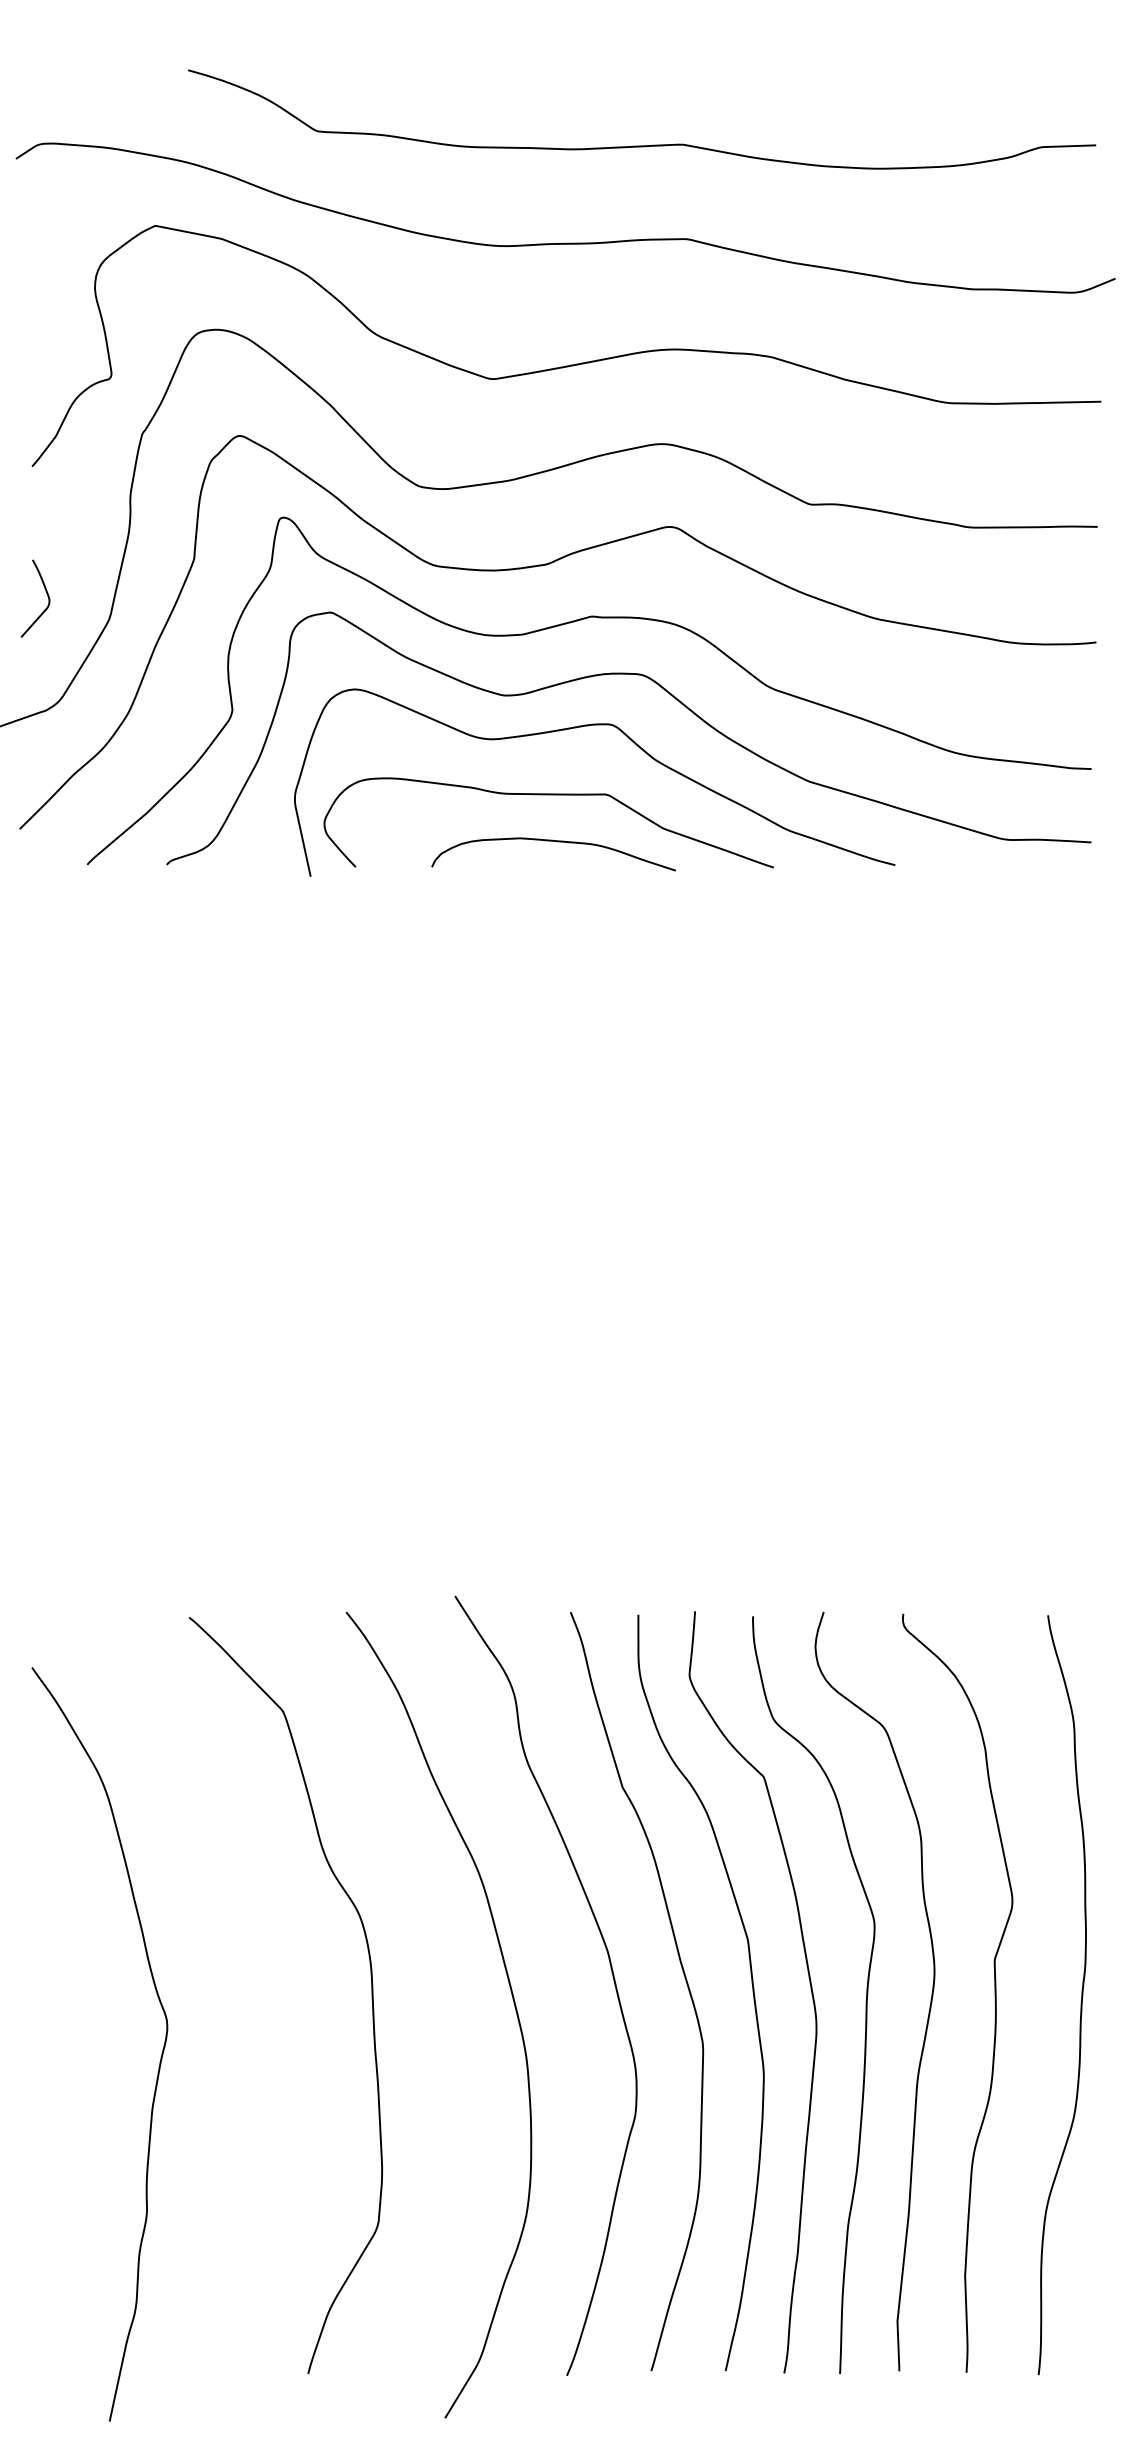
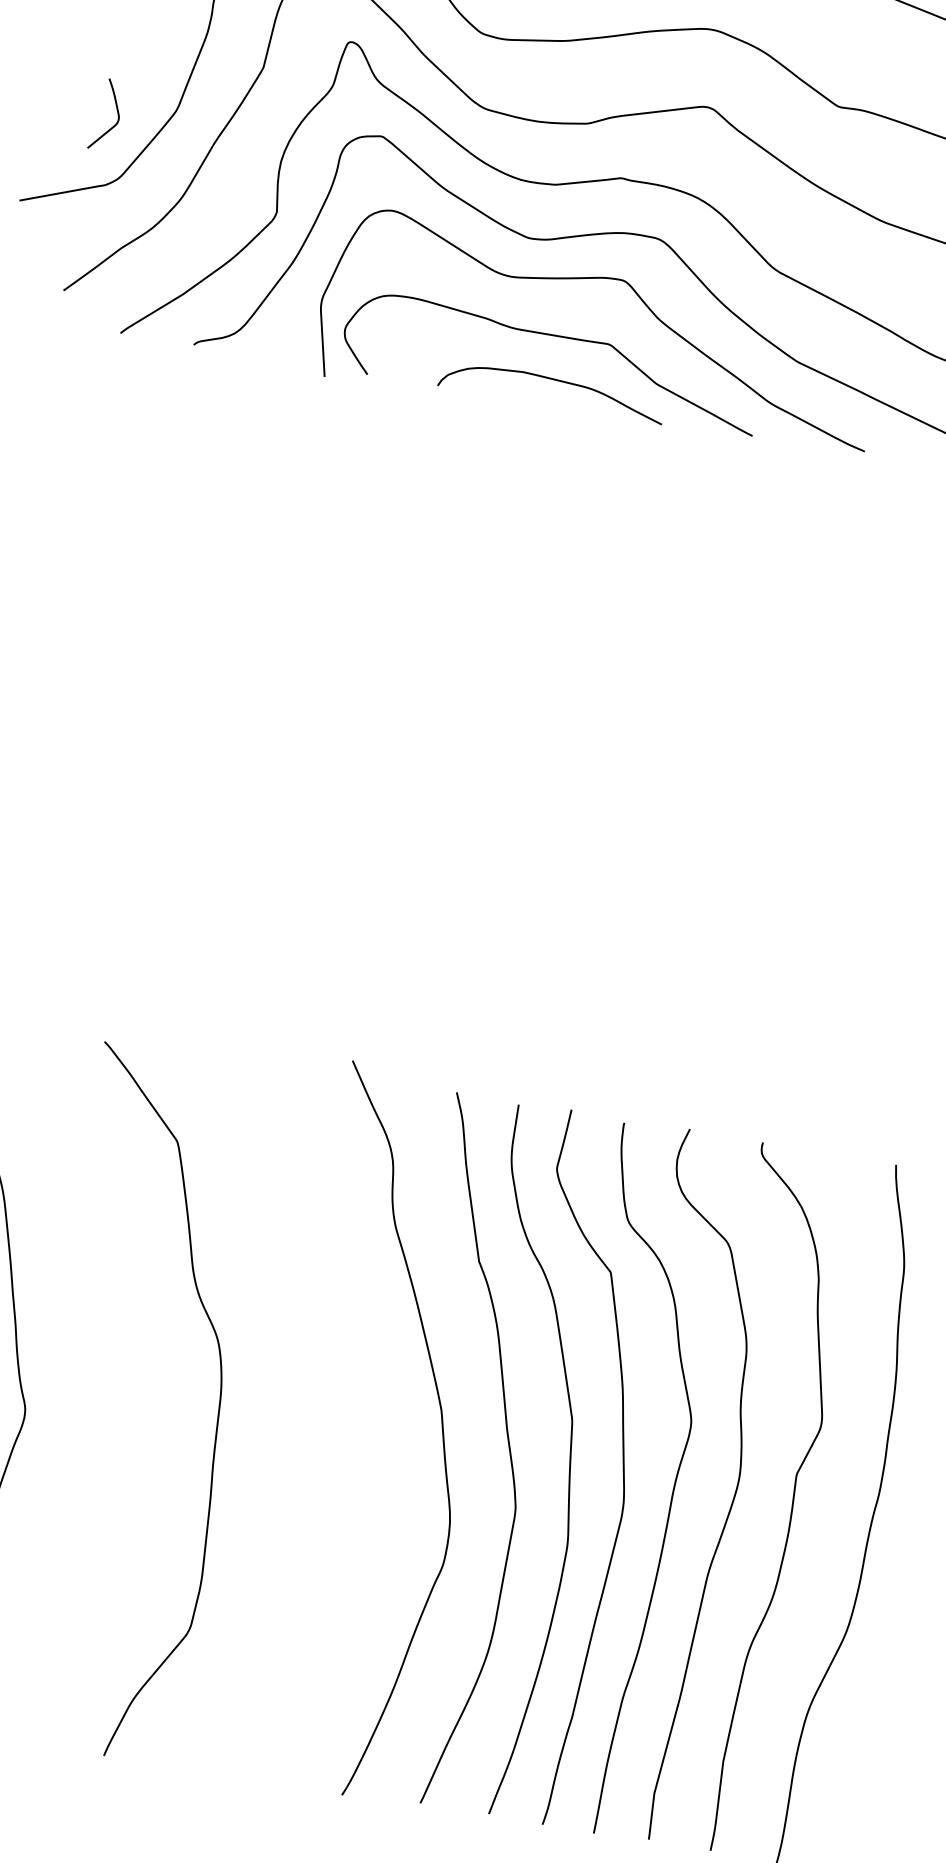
curve: (46, 594) -> (117, 112), moved
curve: (511, 1995) -> (346, 1436), removed

